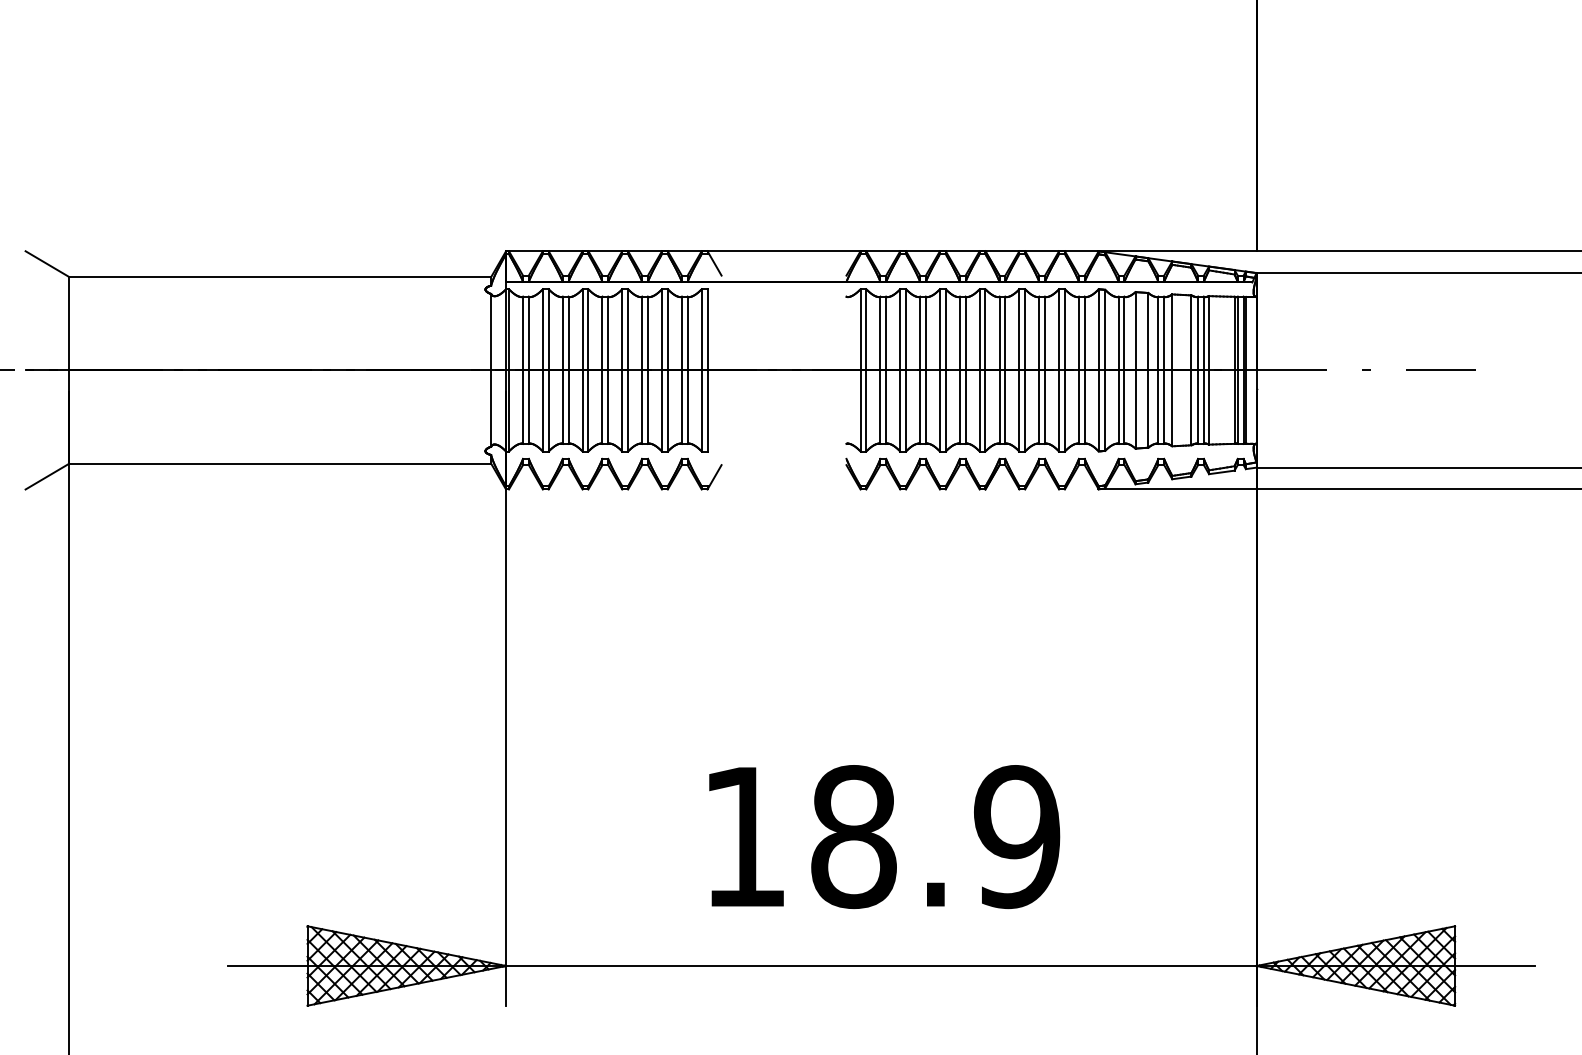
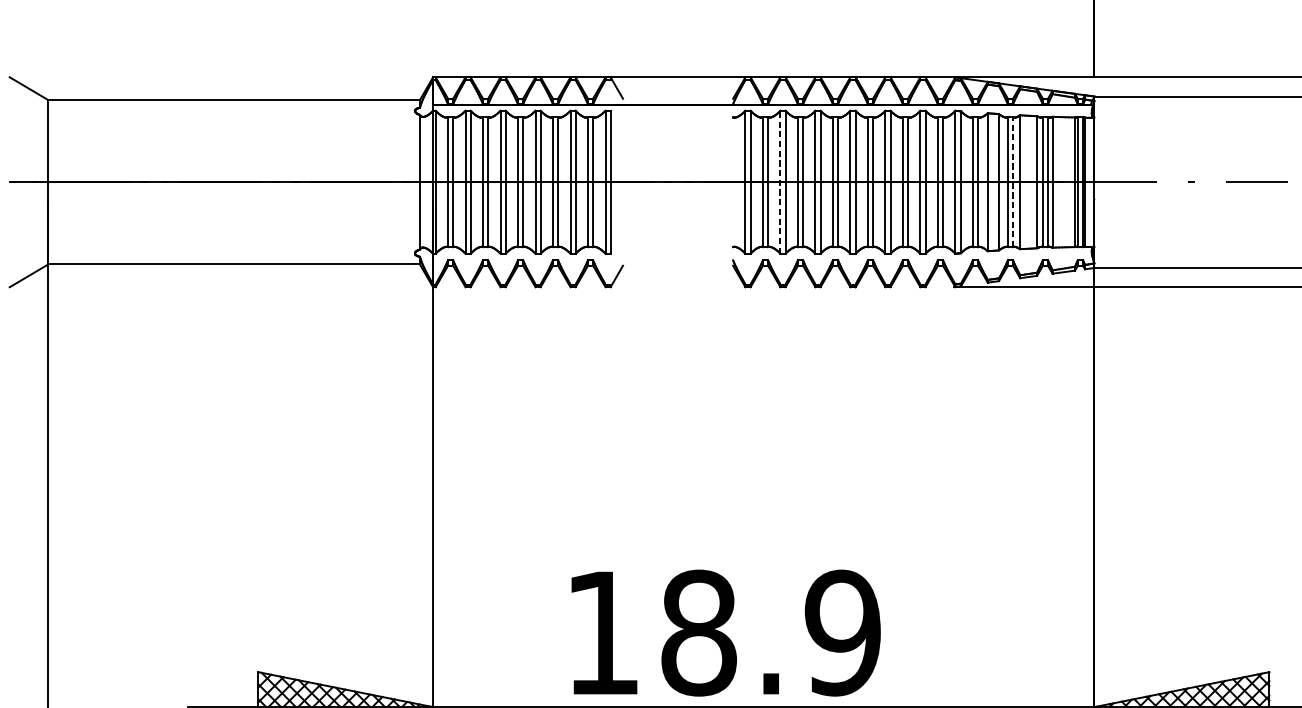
line: (900, 369) -> (780, 181), solid -> dashed
line: (1164, 370) -> (1013, 182), solid -> dashed
text: (884, 837) -> (726, 633), moved

